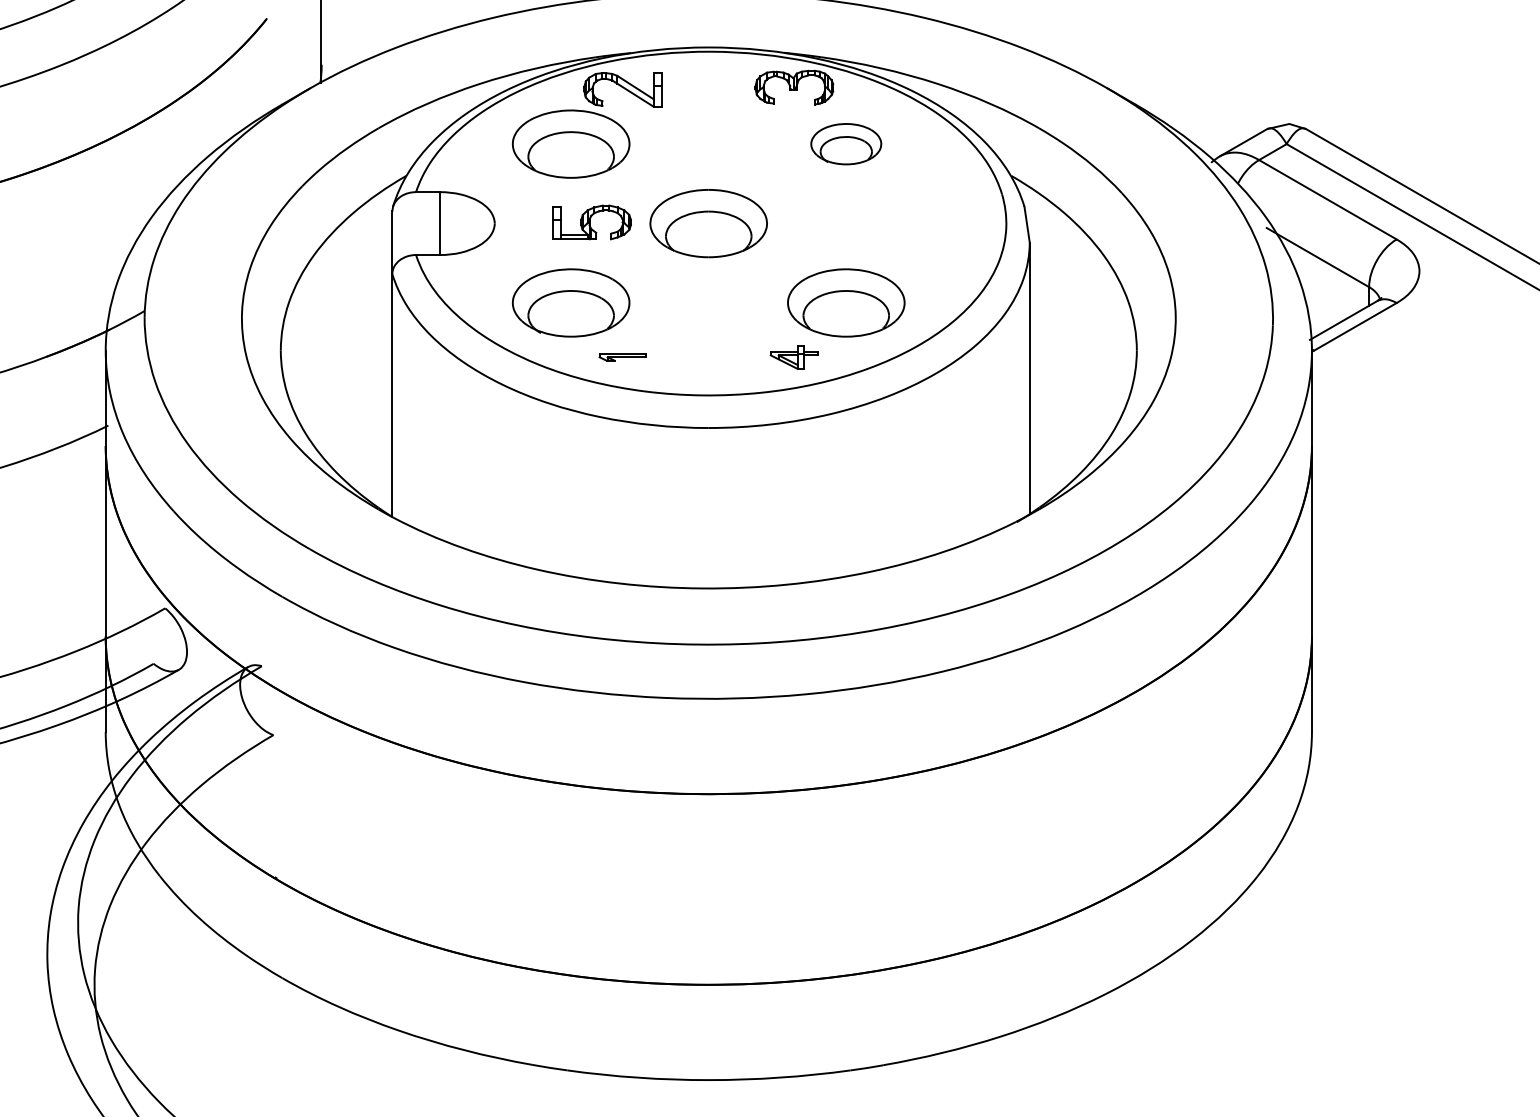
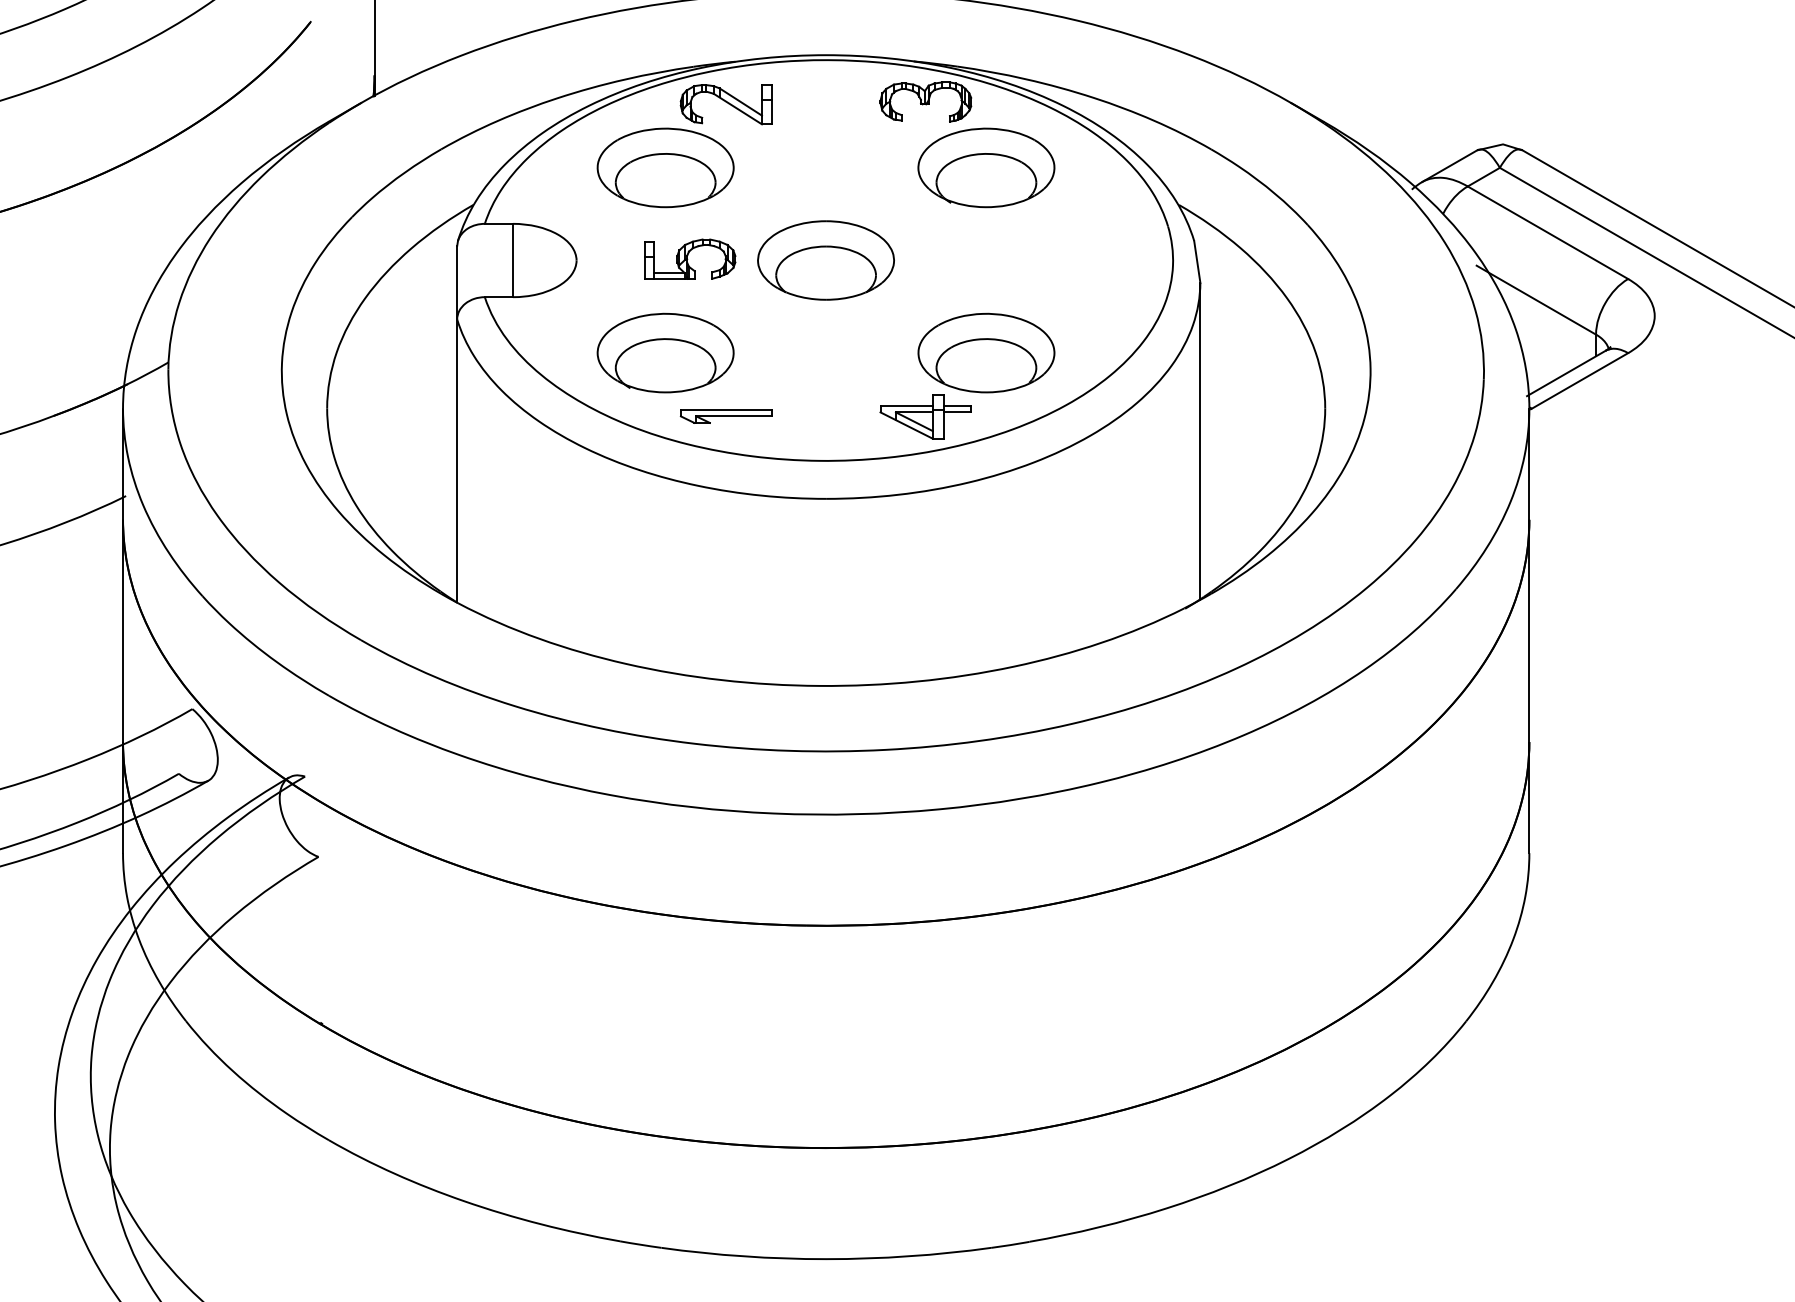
part: (846, 143) -> (986, 167), size x1.67
part: (622, 357) -> (725, 416), size x1.67
part: (794, 357) -> (925, 416), size x1.67

